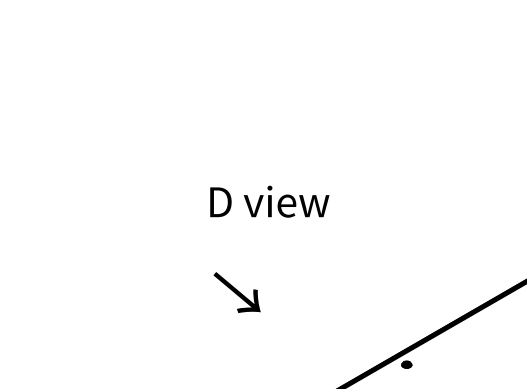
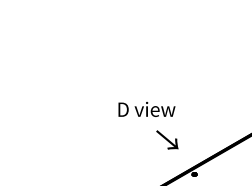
text: (268, 201) -> (146, 109), moved
text: (237, 291) -> (167, 139), moved

